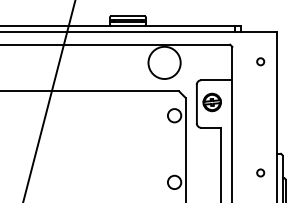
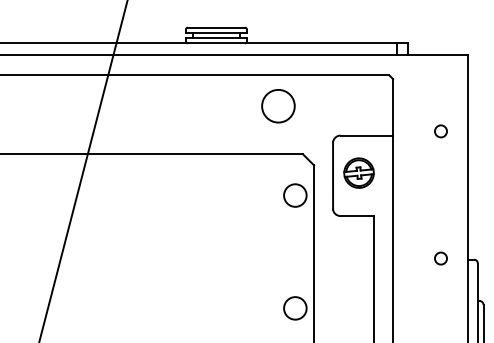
circle: (260, 61) -> (440, 130), moved
circle: (164, 62) -> (278, 105), size x0.6
circle: (260, 172) -> (440, 257), moved

